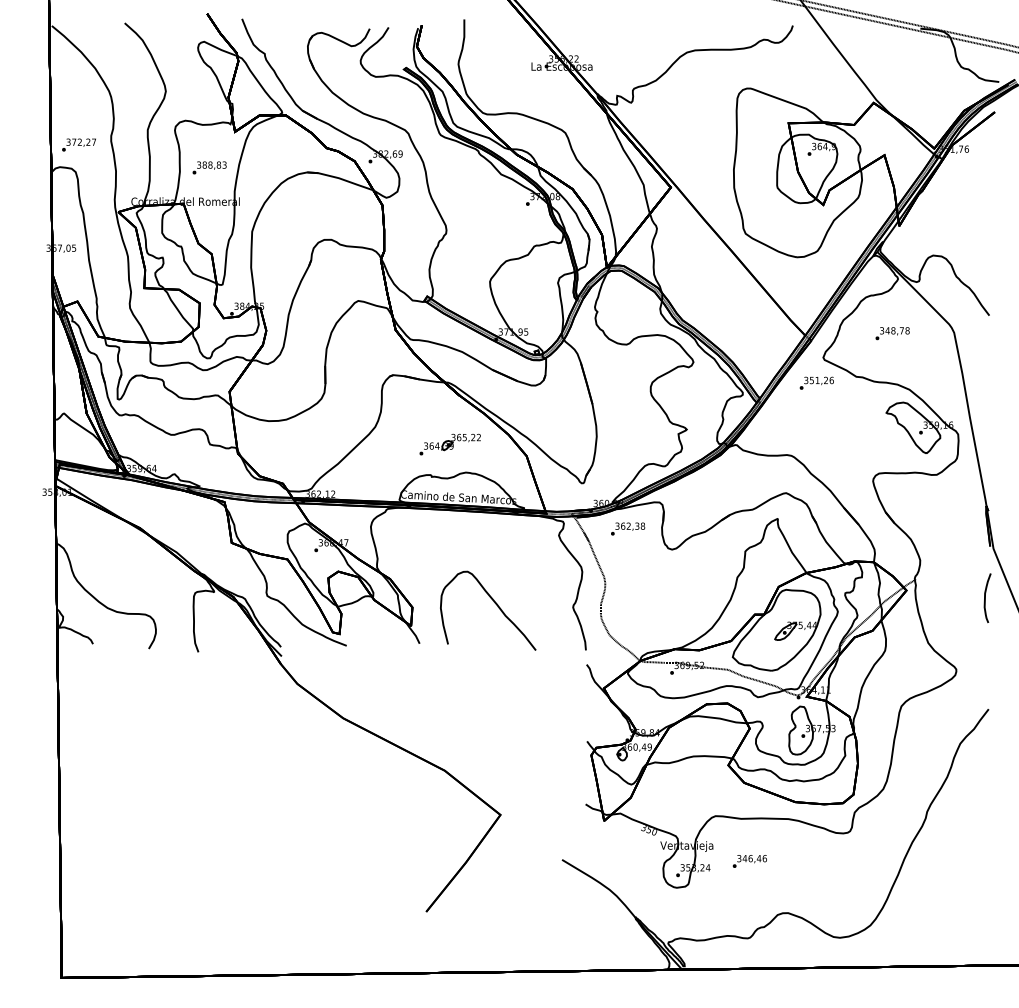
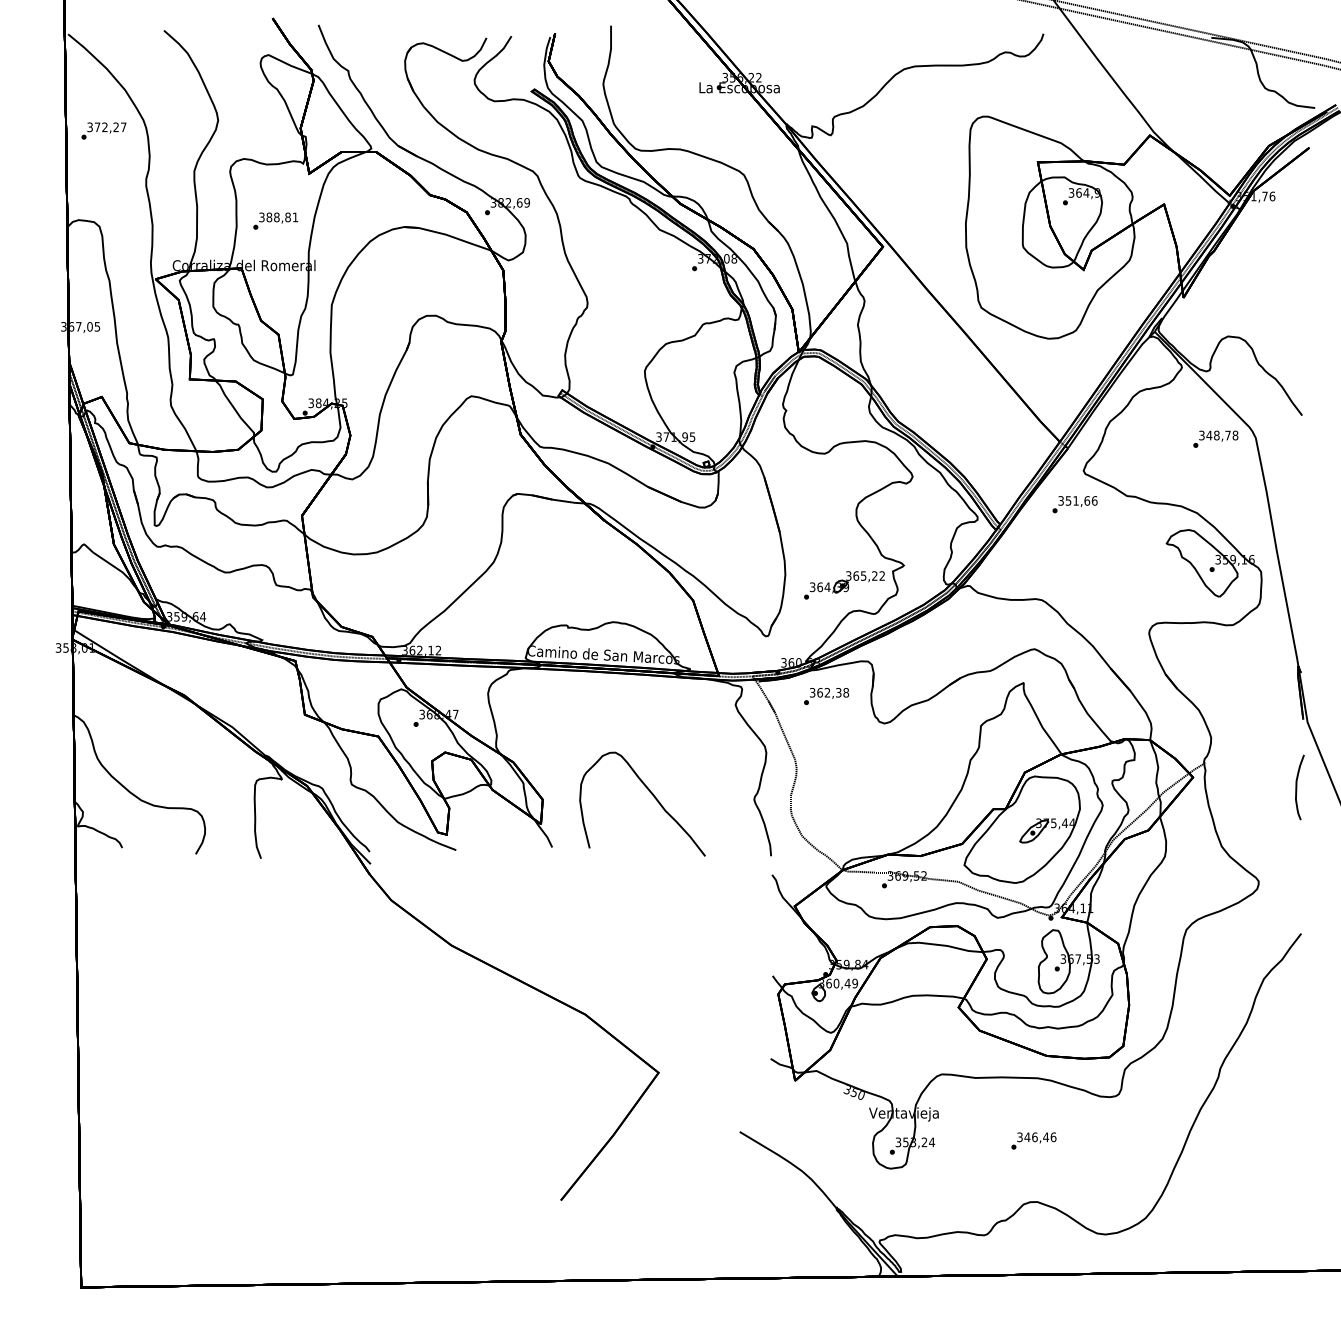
text: (78, 144) -> (103, 130), moved
text: (224, 165) -> (295, 217), 388,83 -> 388,81
text: (892, 333) -> (1215, 438), moved
text: (826, 380) -> (1087, 500), 351,26 -> 351,66
part: (450, 444) -> (844, 585), moved
text: (749, 861) -> (1033, 1140), moved

